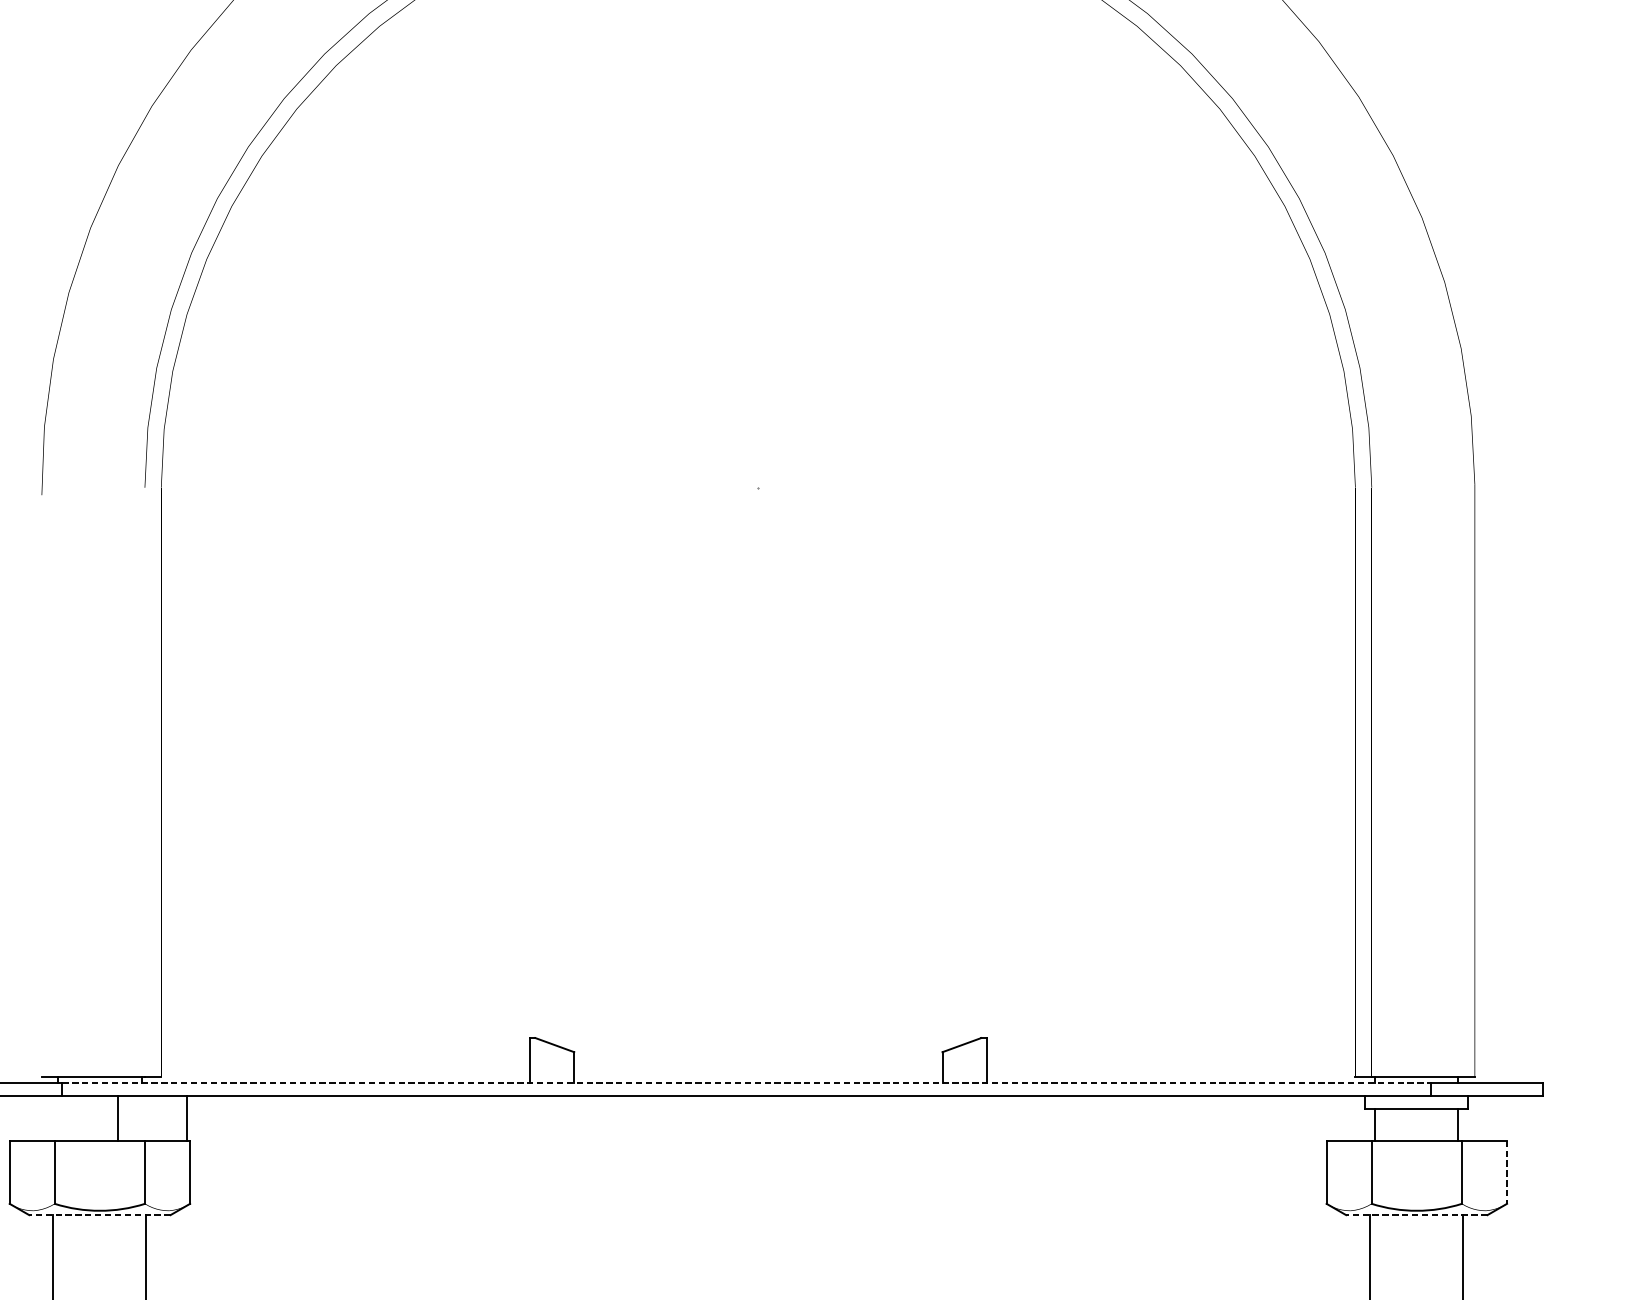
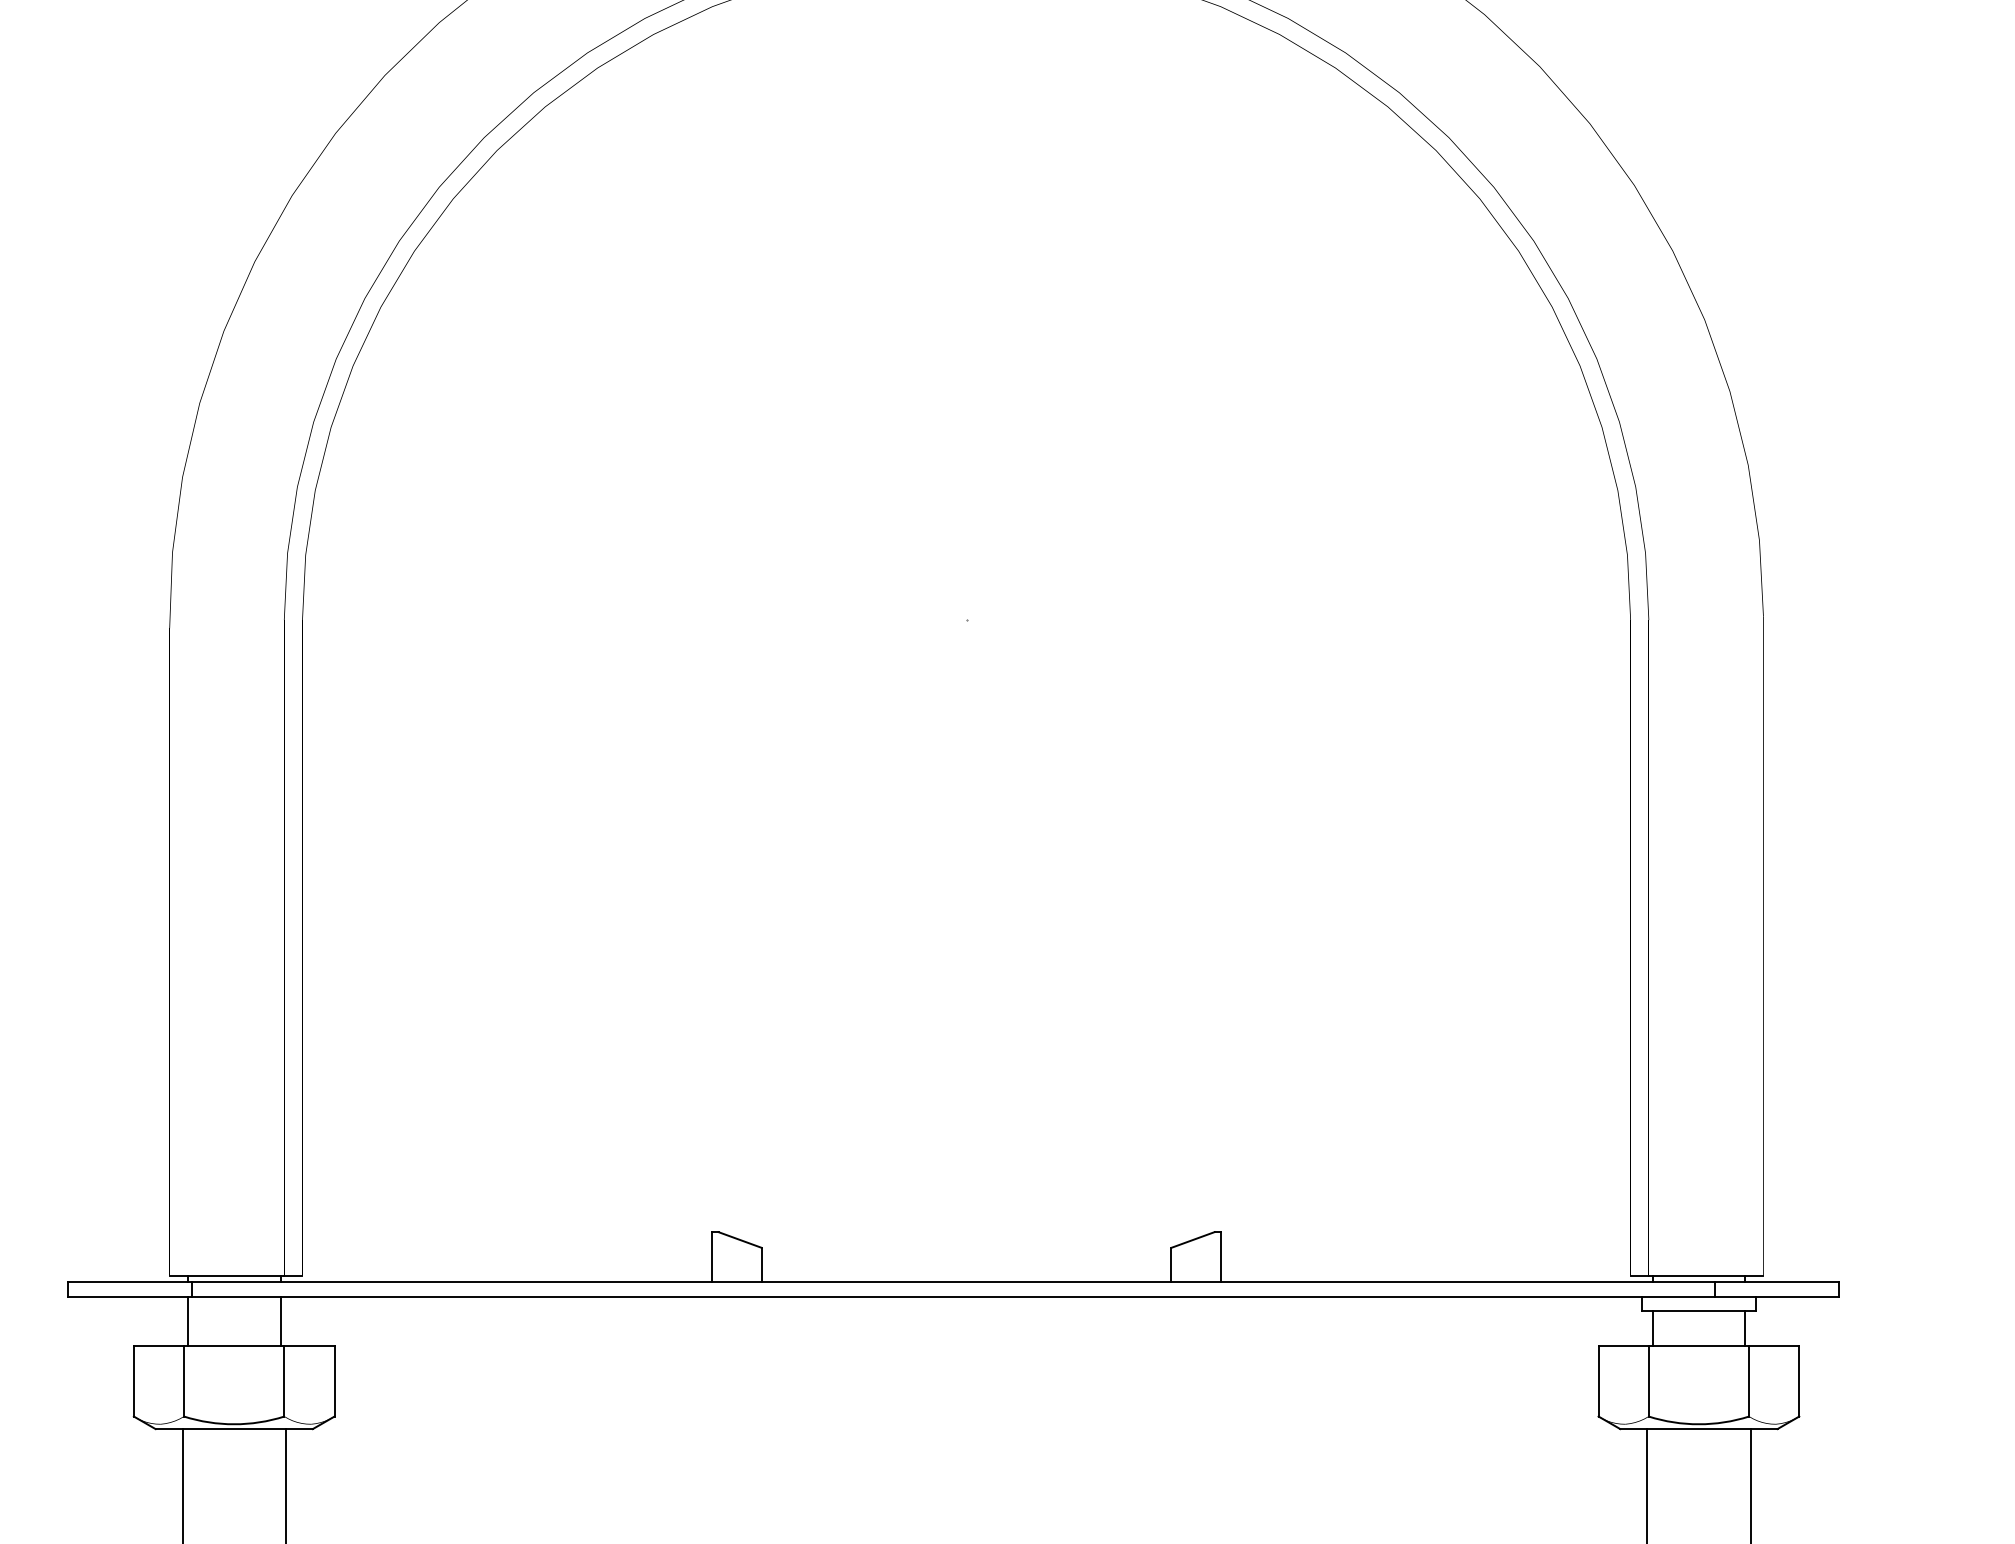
line: (747, 1082) -> (954, 1281), dashed -> solid
line: (118, 1118) -> (187, 1321), moved
line: (187, 1118) -> (280, 1321), moved
line: (1507, 1172) -> (1799, 1381), dashed -> solid
line: (100, 1215) -> (234, 1429), dashed -> solid
line: (1416, 1215) -> (1698, 1429), dashed -> solid

